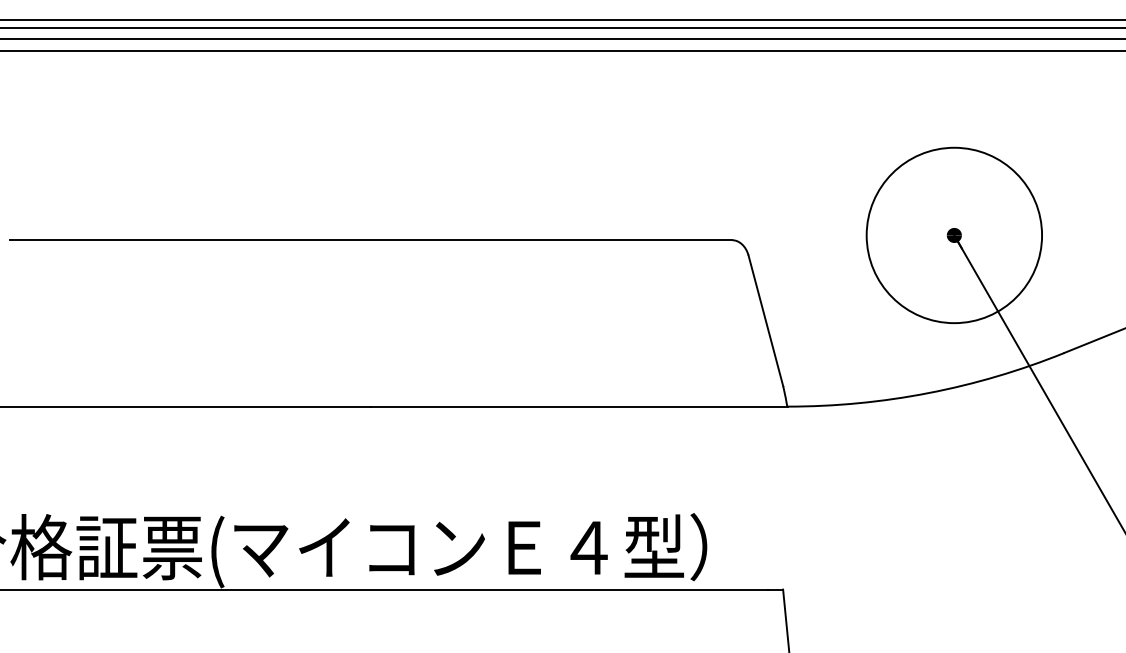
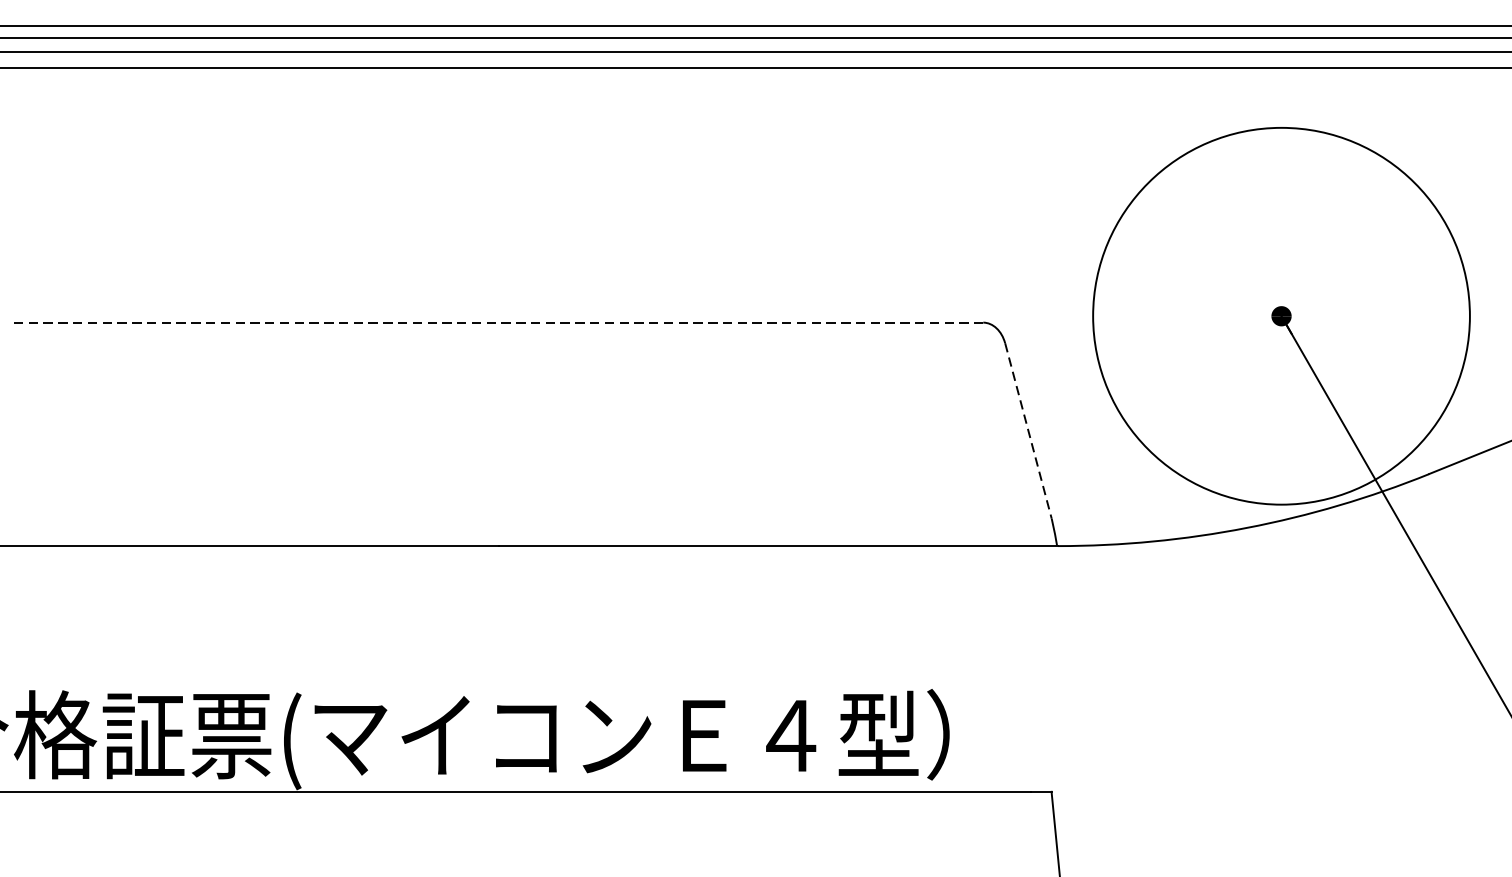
circle: (954, 235) -> (1281, 316), size x1.6
line: (371, 240) -> (498, 323), solid -> dashed
line: (765, 320) -> (1027, 430), solid -> dashed

